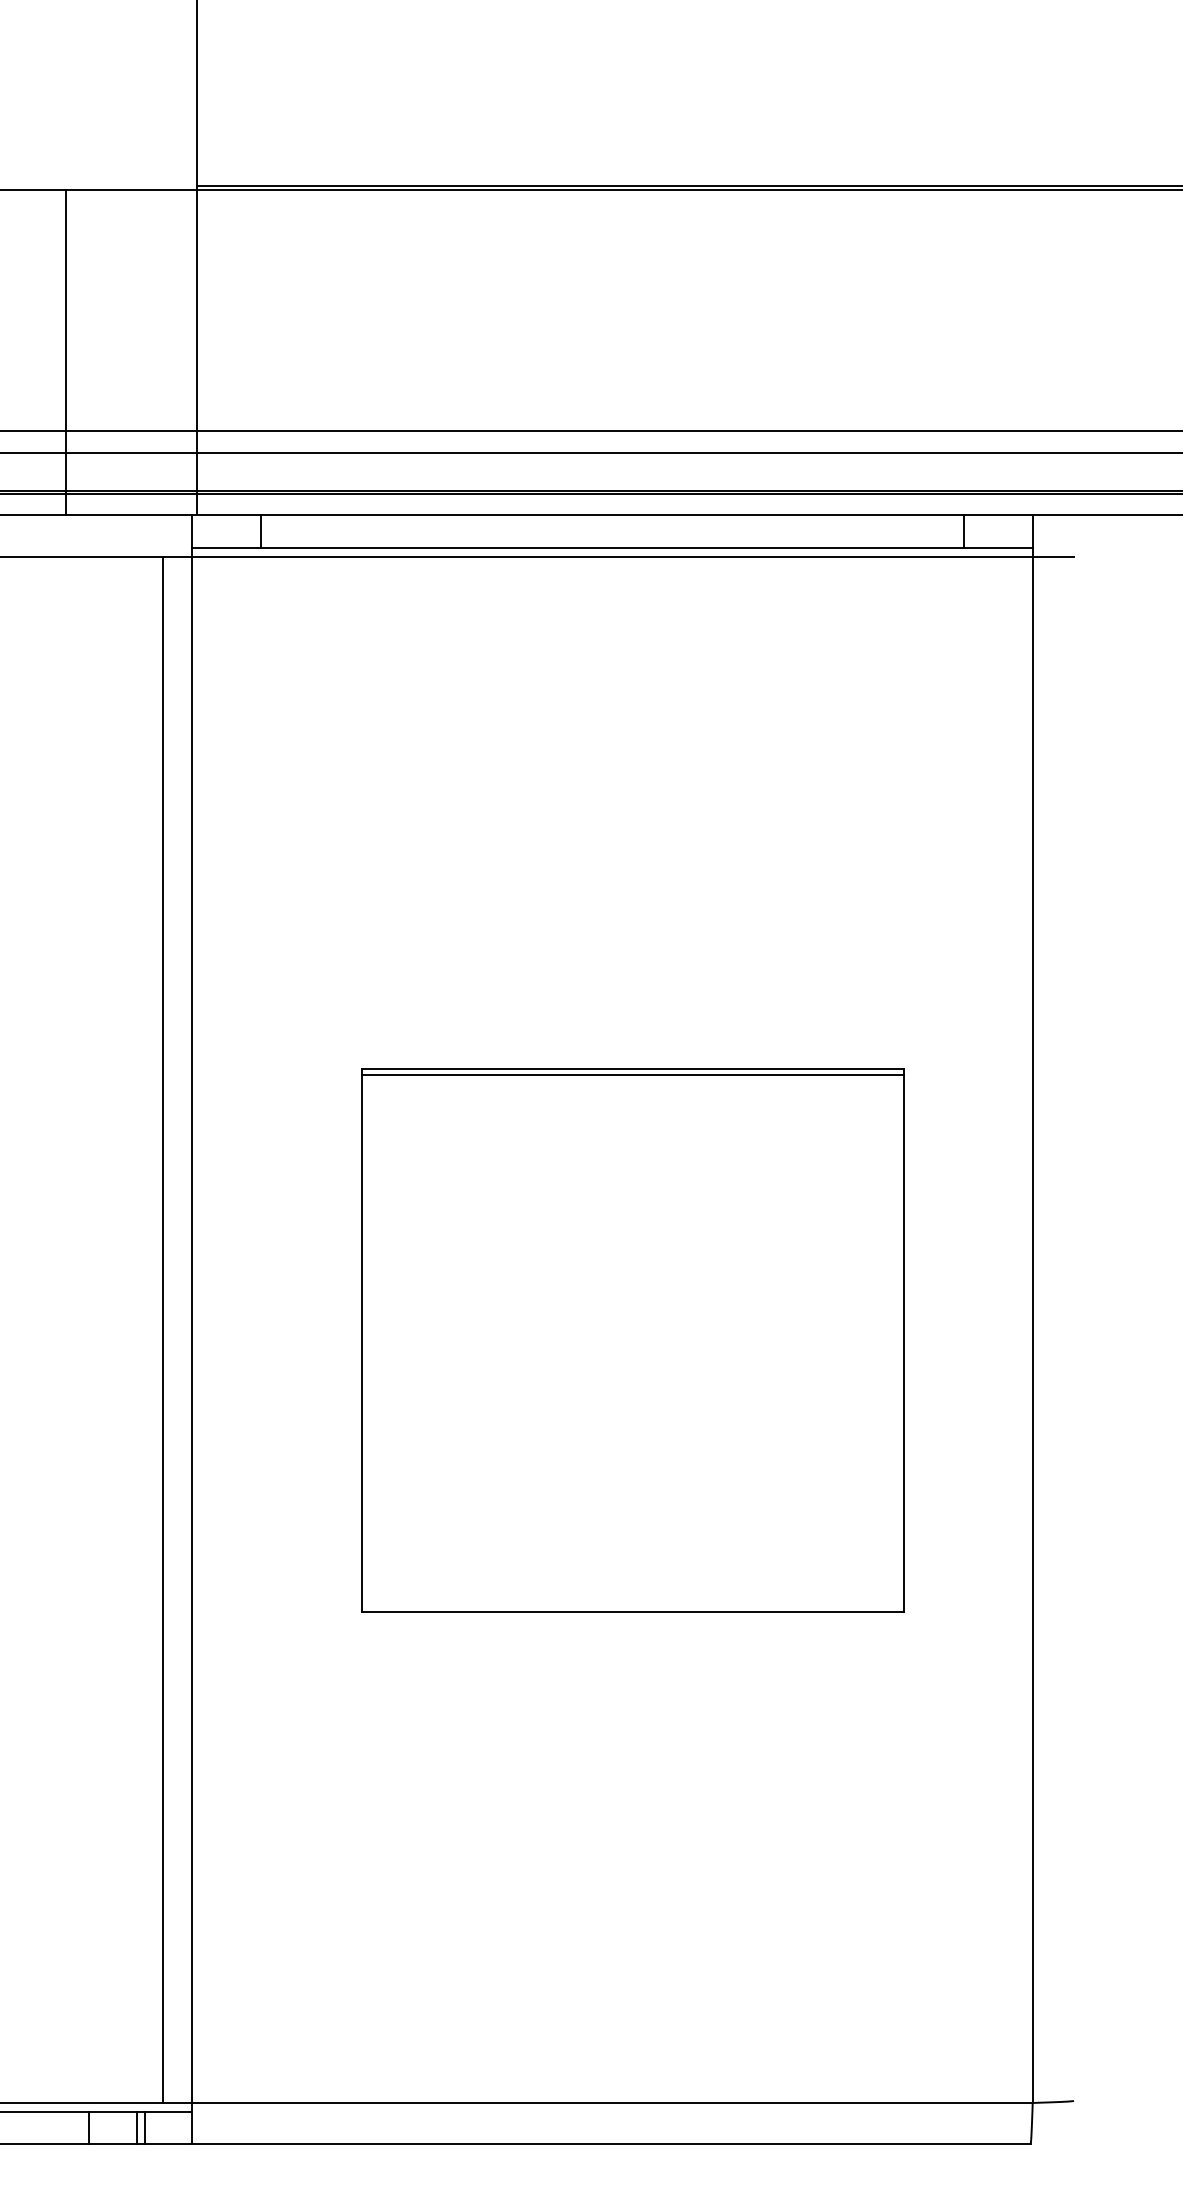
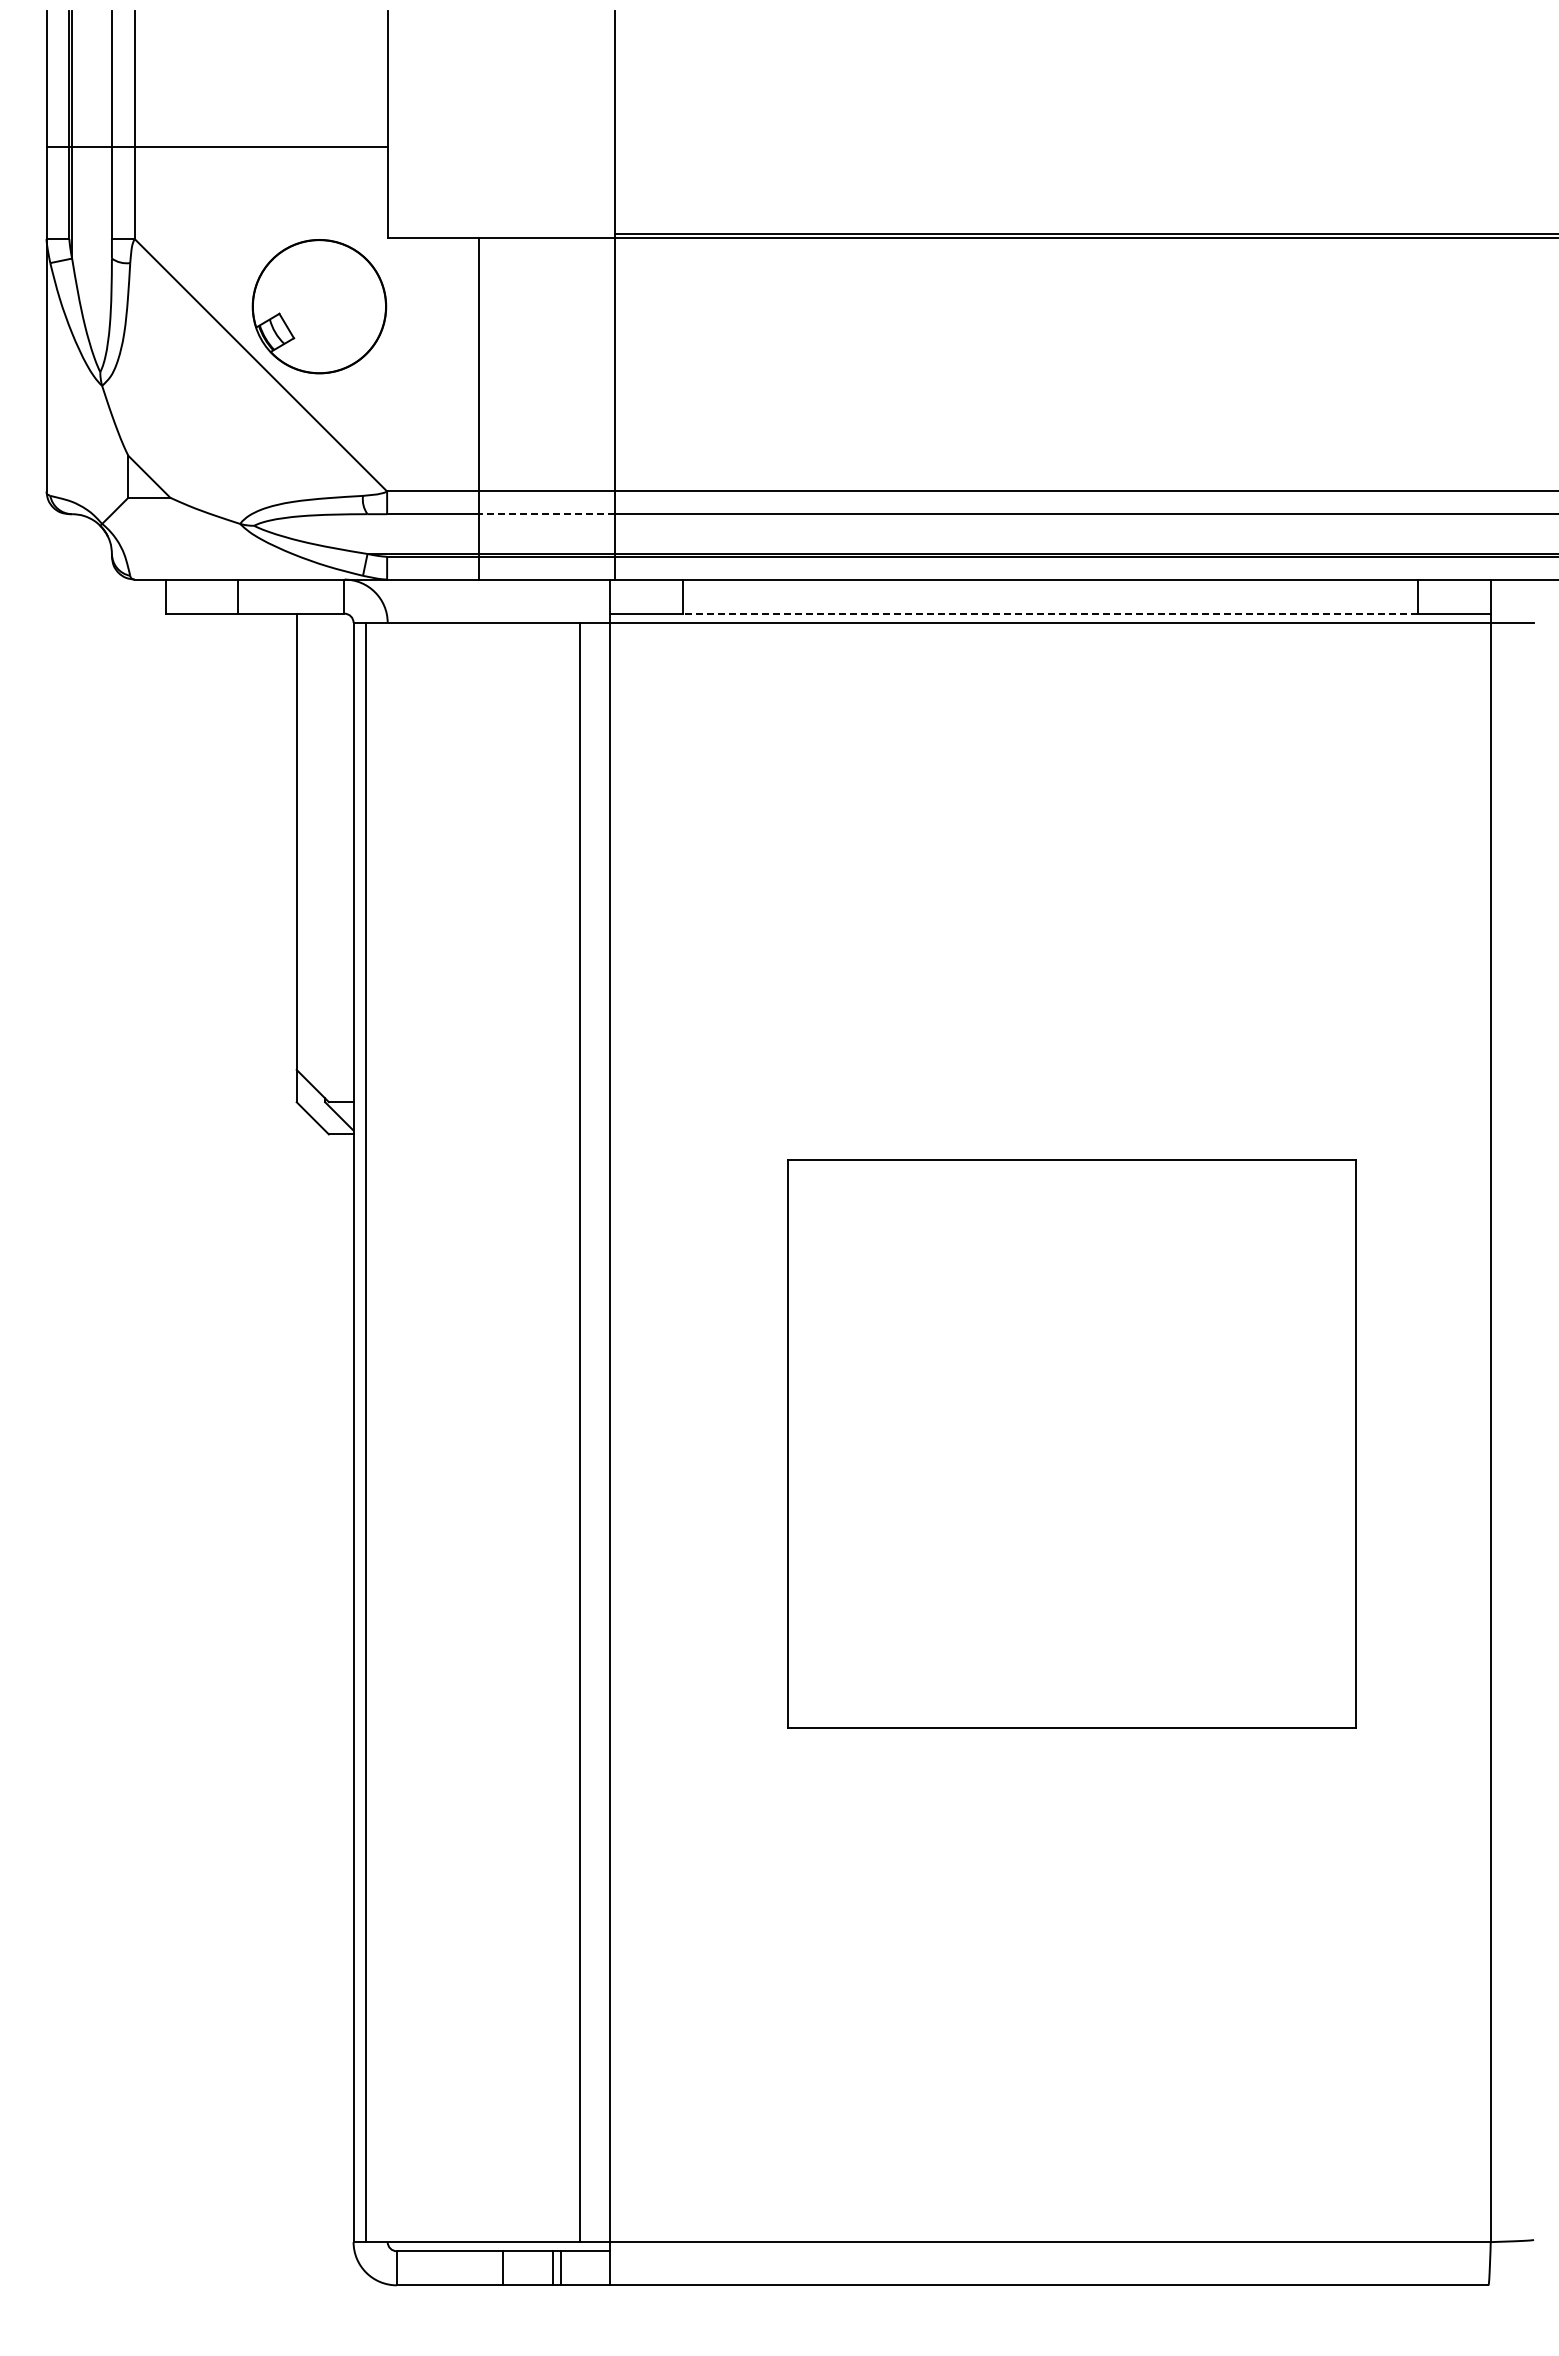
line: (131, 453) -> (546, 514), solid -> dashed
line: (612, 547) -> (1050, 613), solid -> dashed
line: (632, 1074) -> (1071, 1165), removed

